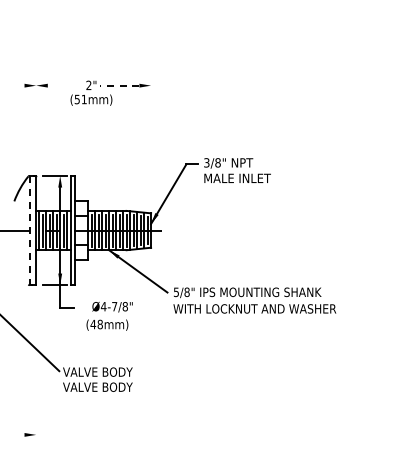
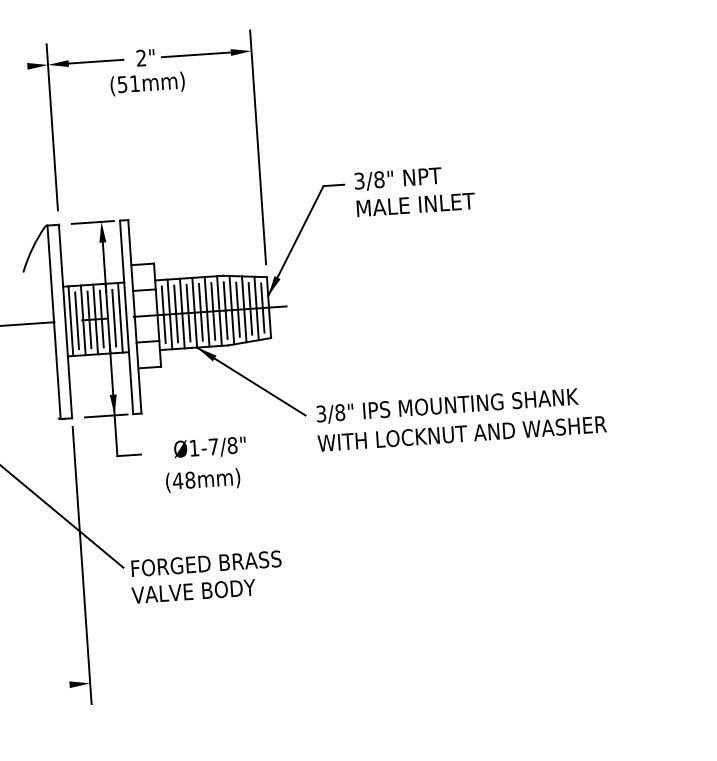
line: (62, 85) -> (94, 61), added
line: (119, 85) -> (195, 54), dashed -> solid
line: (36, 120) -> (52, 126), added
line: (151, 140) -> (258, 148), added
line: (29, 230) -> (53, 322), dashed -> solid
text: (176, 291) -> (321, 412), 5/8" -> 3/8"
text: (103, 306) -> (193, 447), Ø4-7/8" -> Ø1-7/8"
line: (36, 368) -> (82, 565), added
text: (105, 371) -> (205, 562), VALVE BODY -> FORGED BRASS

